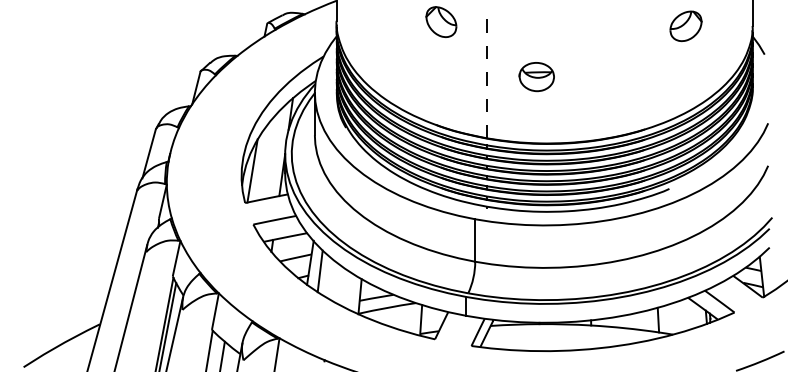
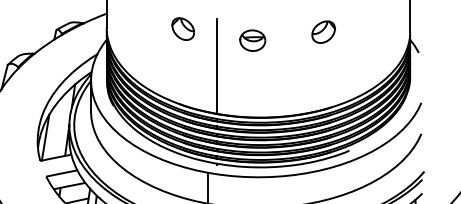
part: (685, 26) -> (323, 32), moved
line: (487, 72) -> (216, 65), dashed -> solid
part: (536, 77) -> (252, 41), moved

